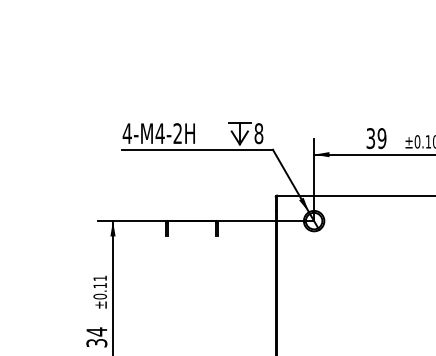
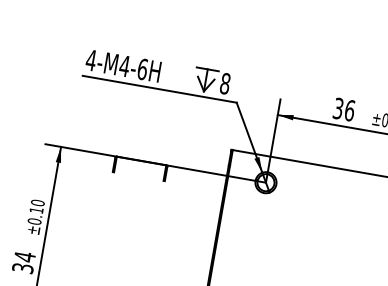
text: (177, 133) -> (142, 69), 4-M4-2H -> 4-M4-6H
text: (381, 138) -> (349, 110), 39 -> 36
text: (99, 278) -> (37, 203), ±0.11 -> ±0.10

